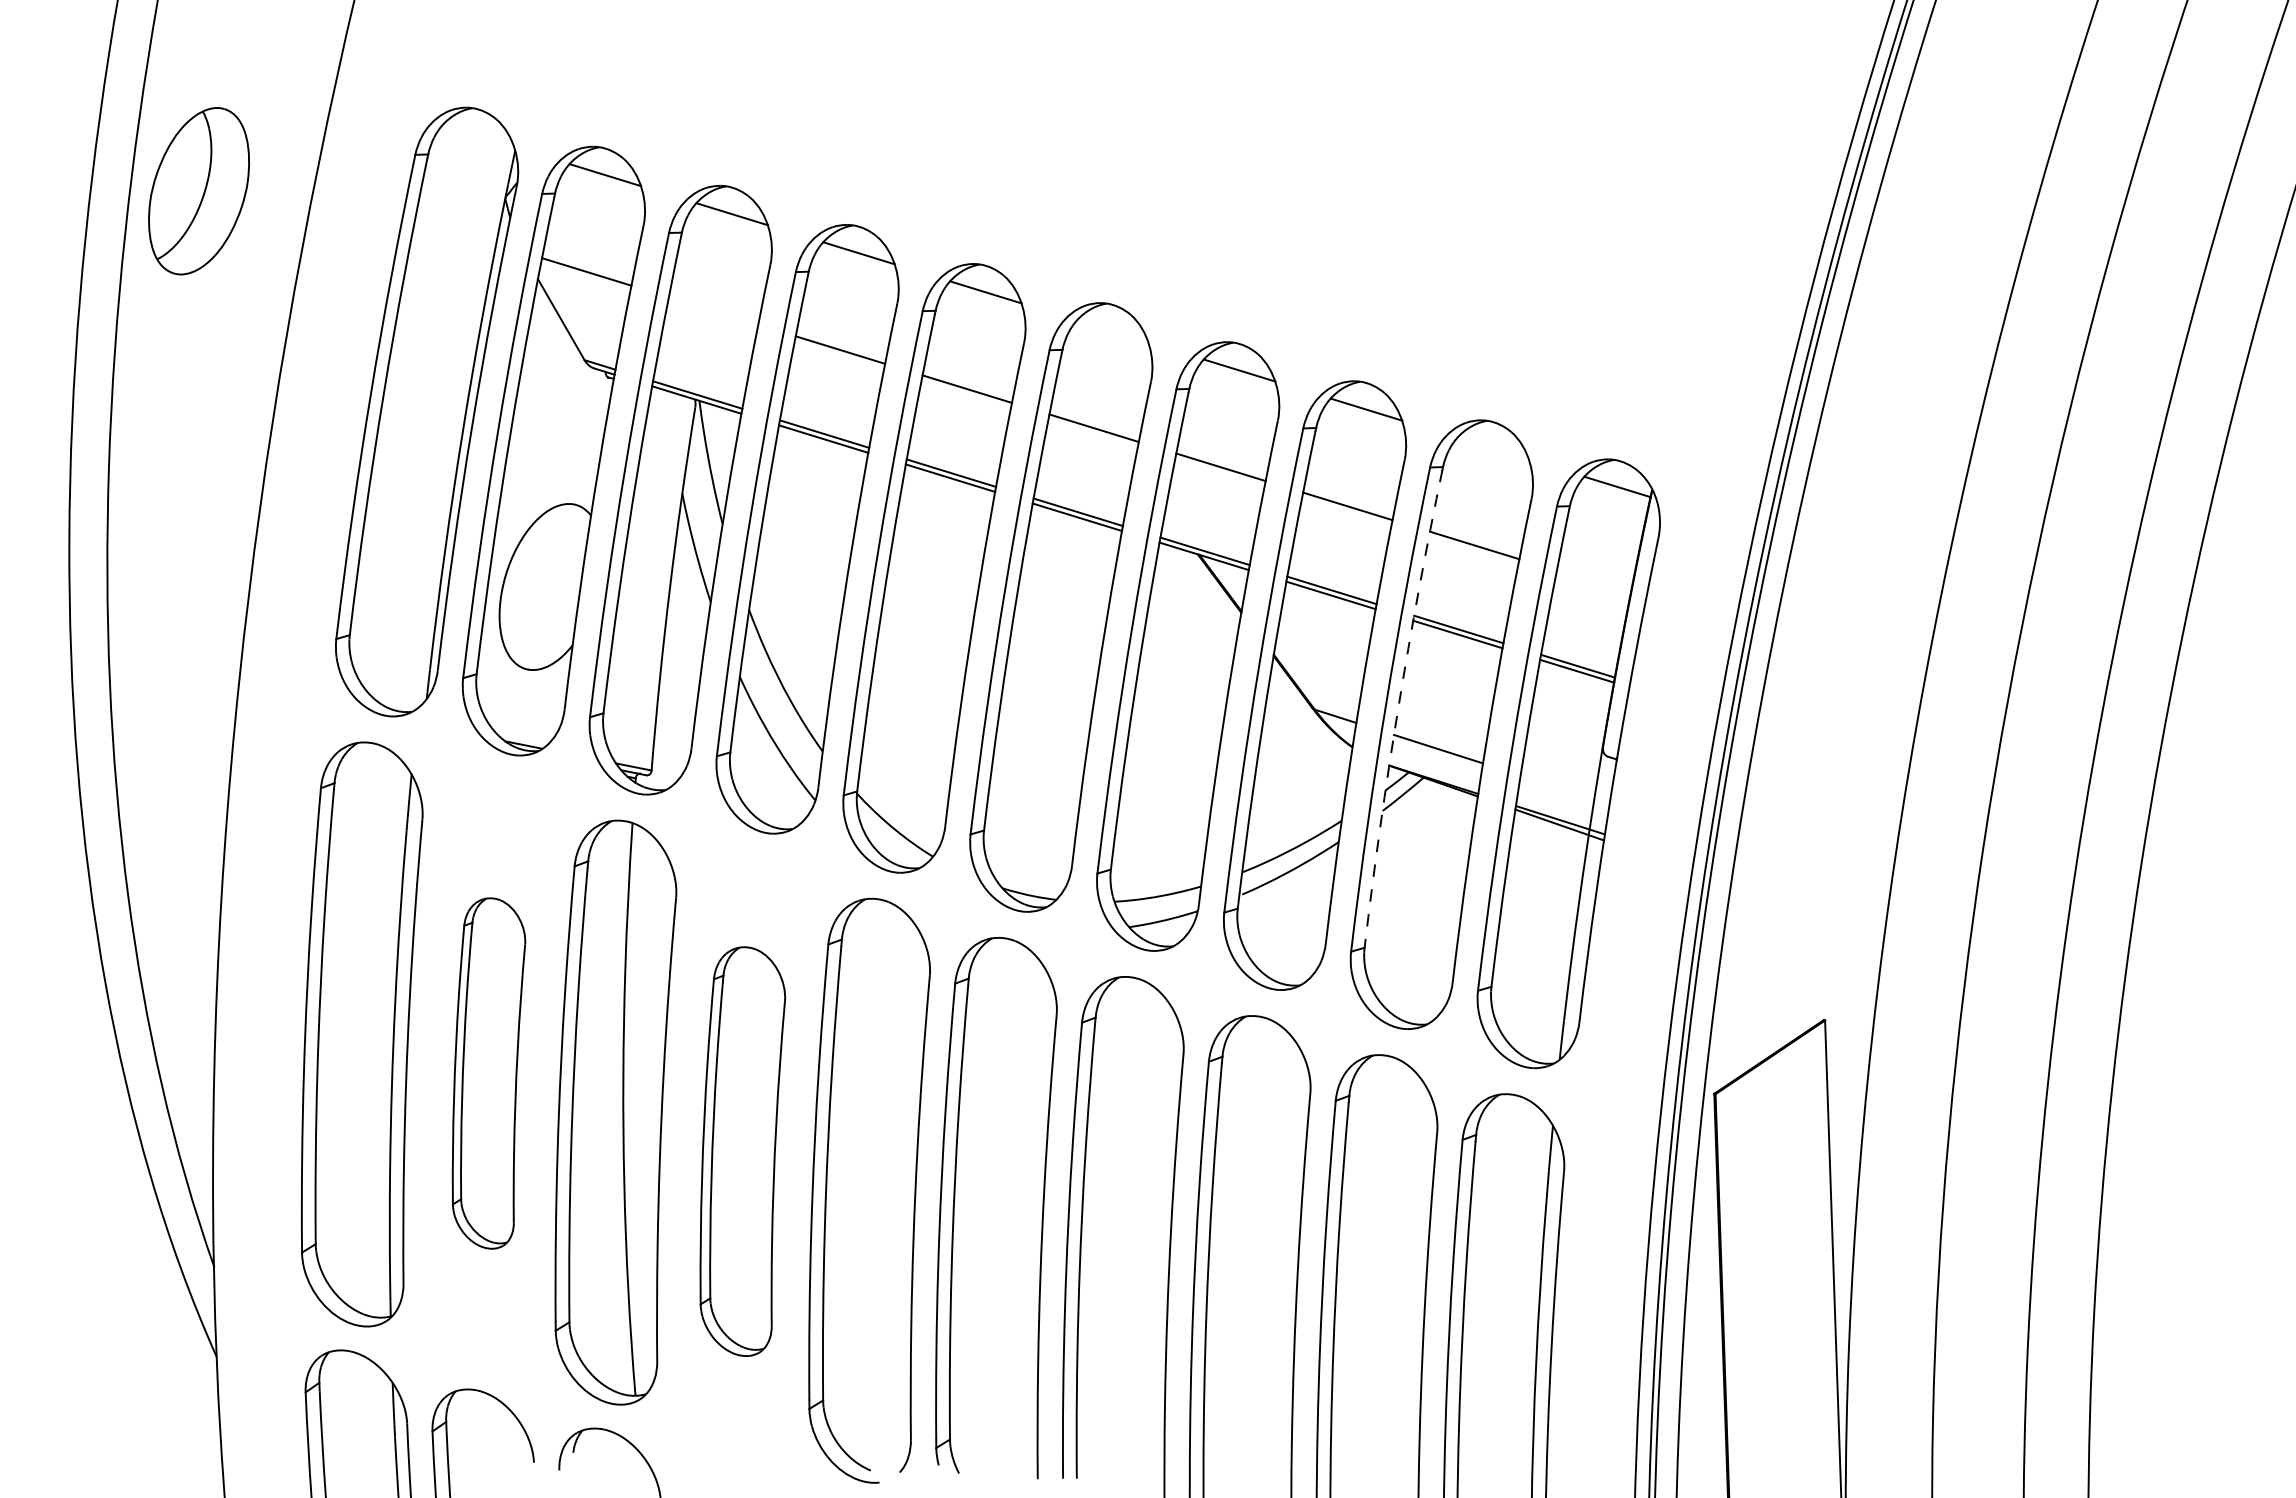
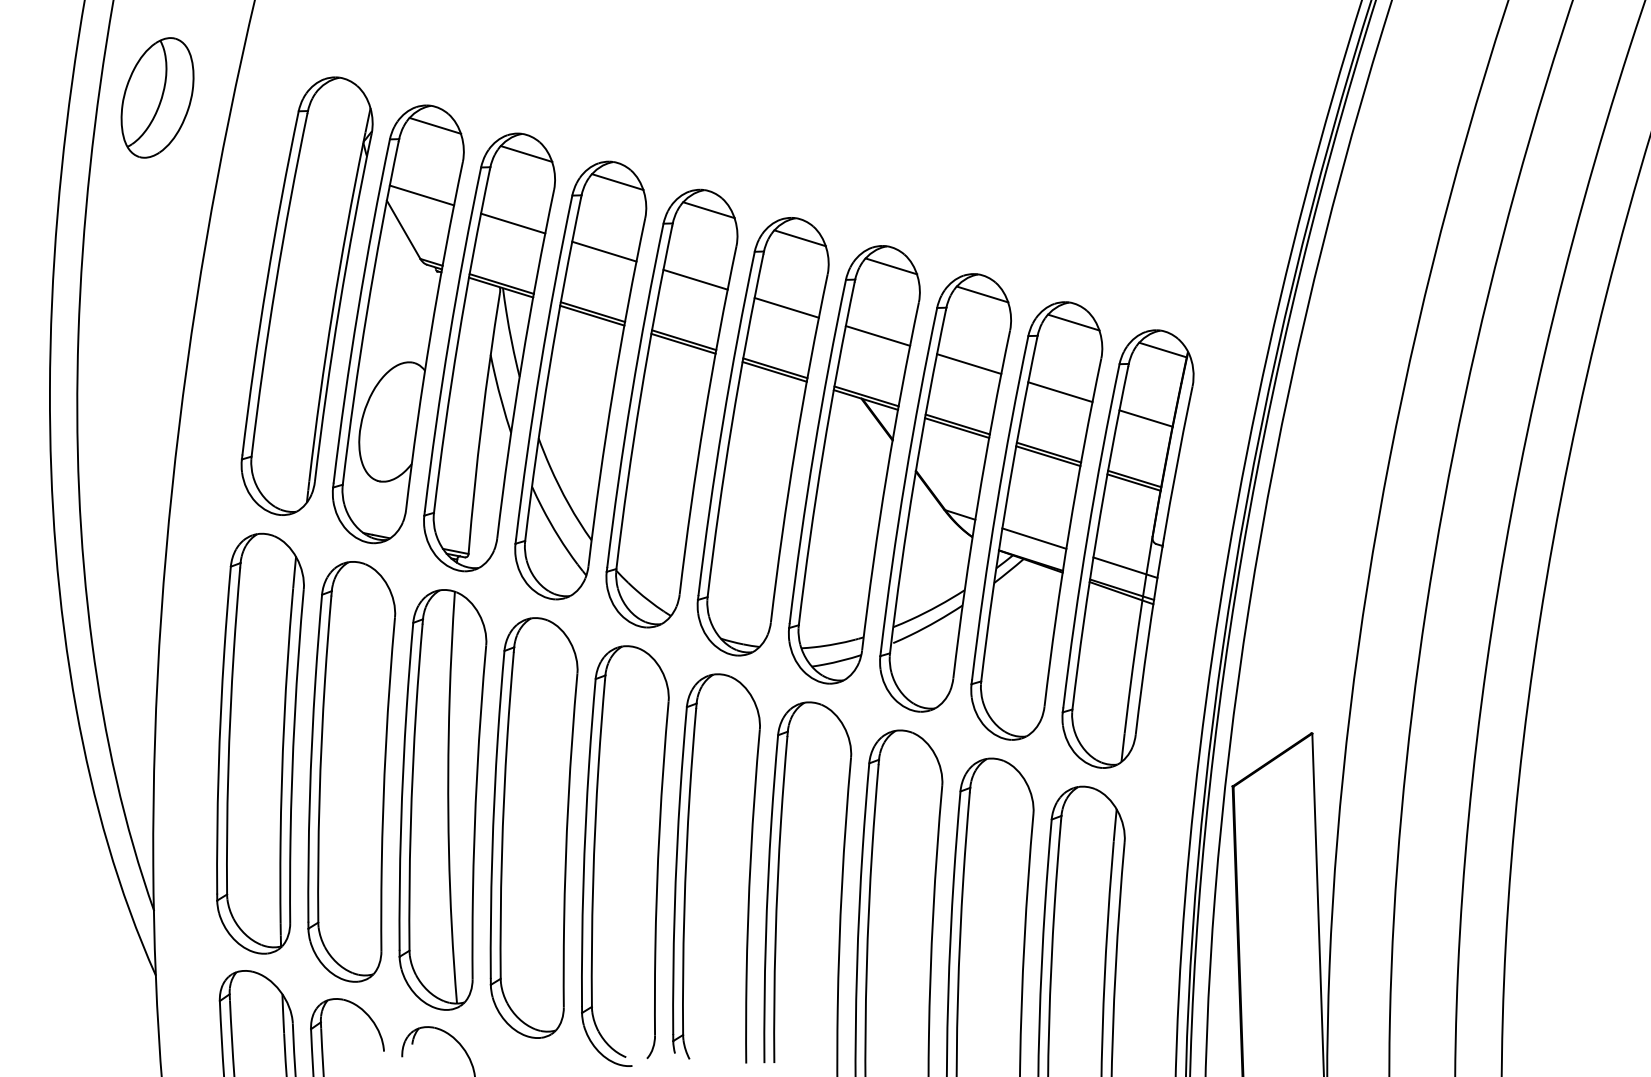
part: (198, 191) -> (157, 98), moved
line: (713, 310) -> (513, 223), added
line: (1112, 331) -> (799, 238), added
line: (1493, 448) -> (1073, 322), added
line: (1593, 581) -> (1145, 418), added
arc: (1398, 708) -> (1005, 509), dashed -> solid
line: (1564, 789) -> (1124, 567), added
part: (488, 1073) -> (351, 771), size x1.67
part: (742, 1151) -> (533, 827), size x1.43

